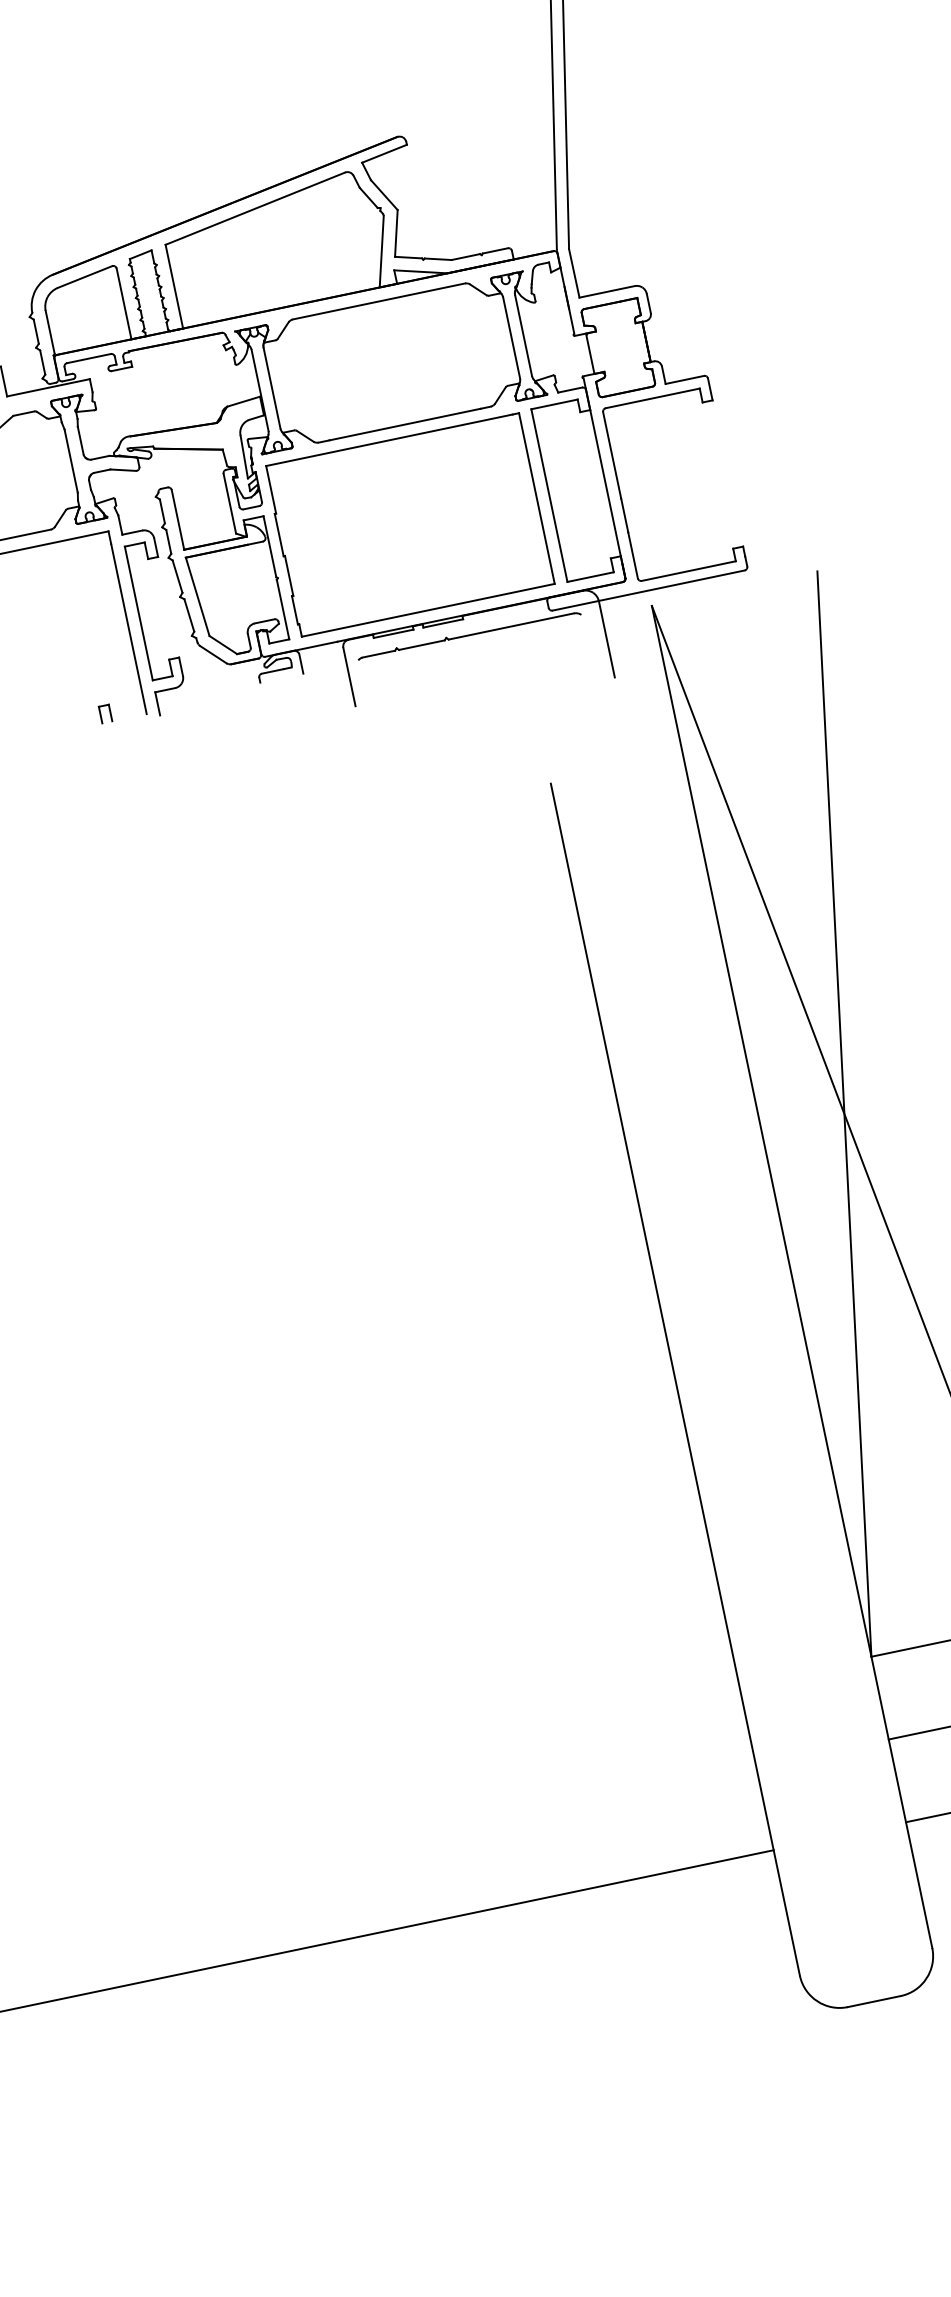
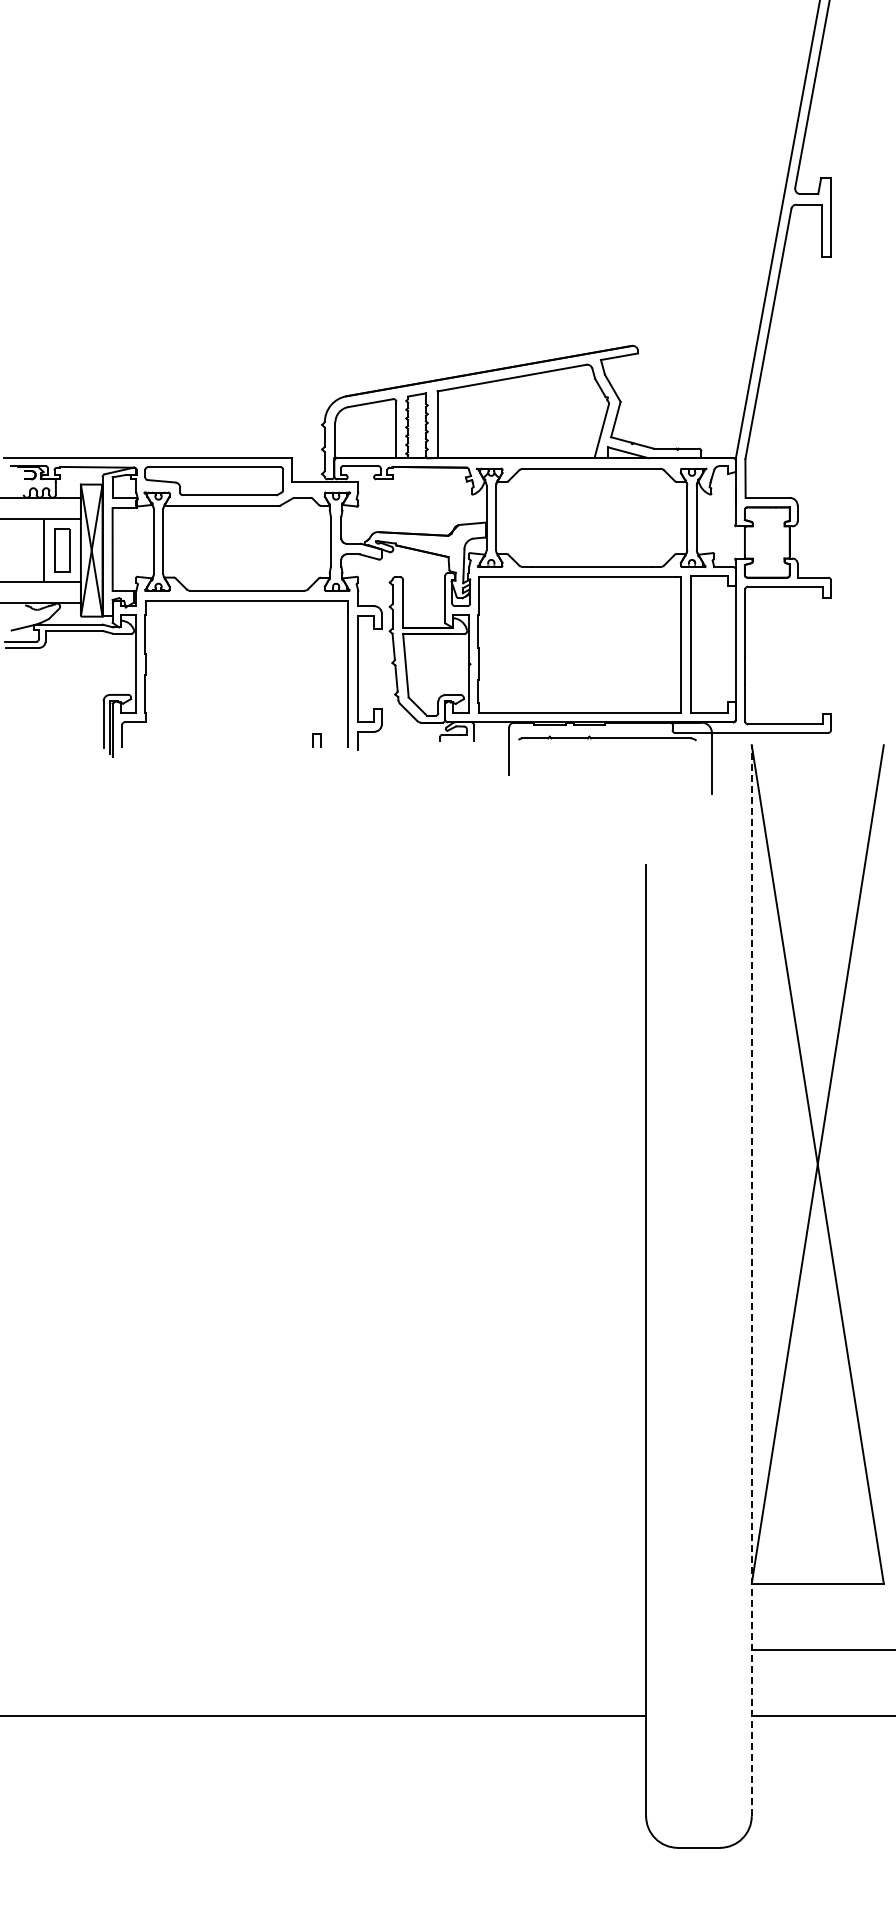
line: (791, 1276) -> (751, 1280), solid -> dashed

